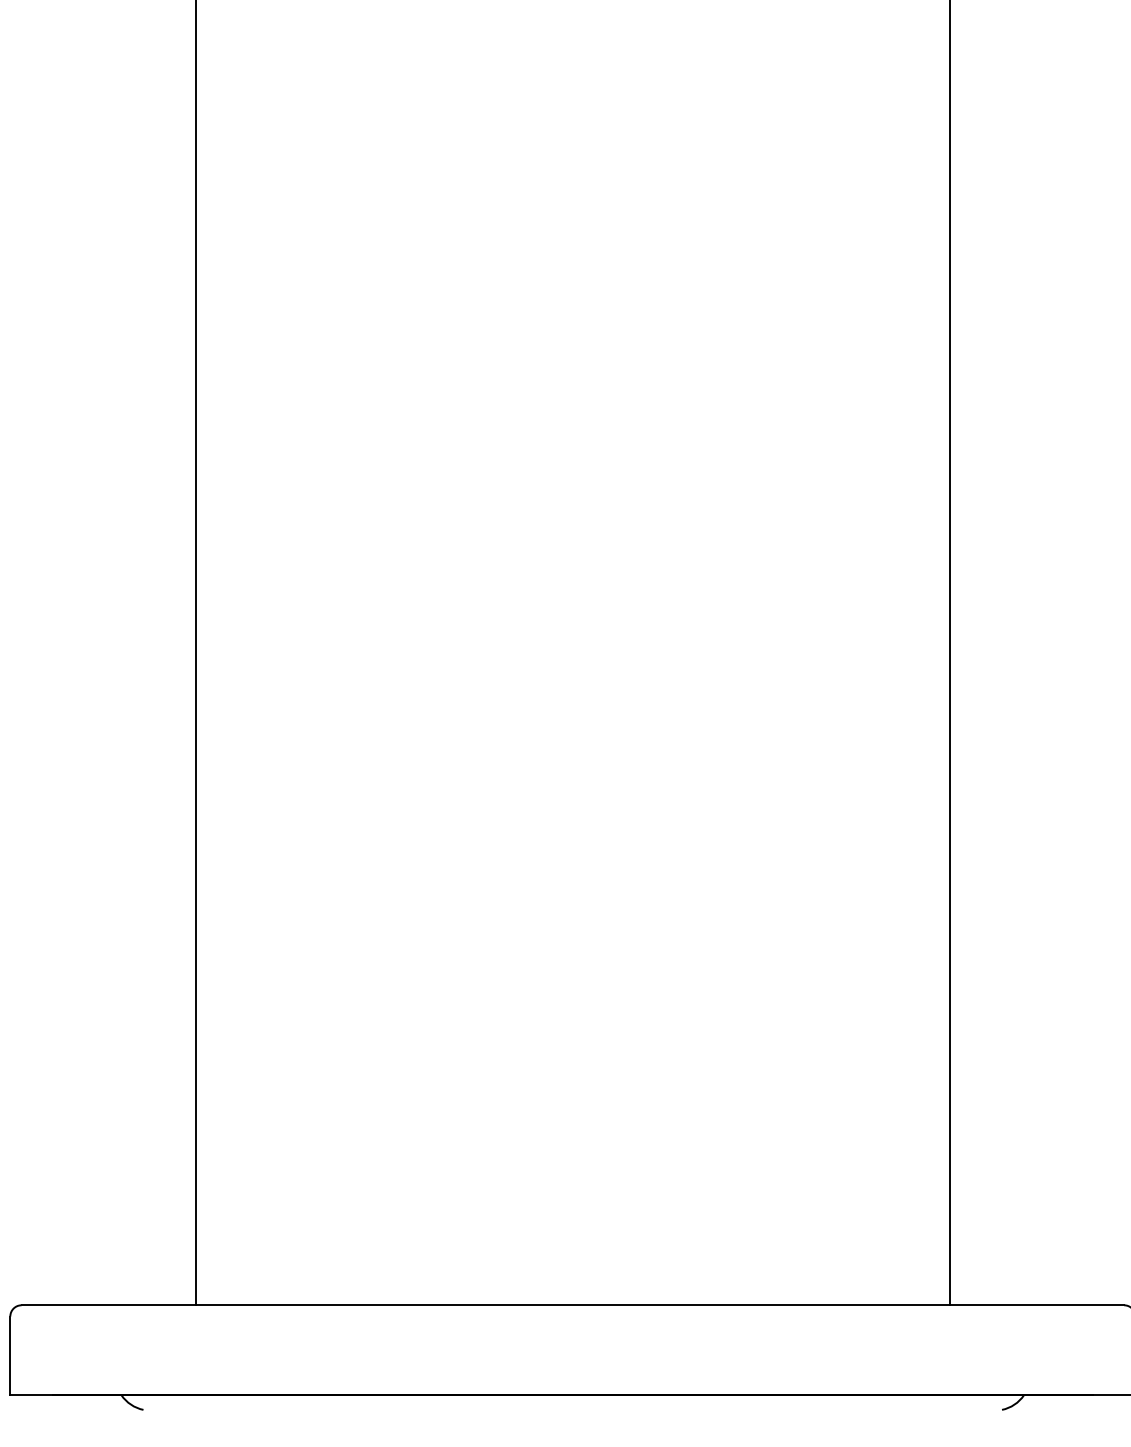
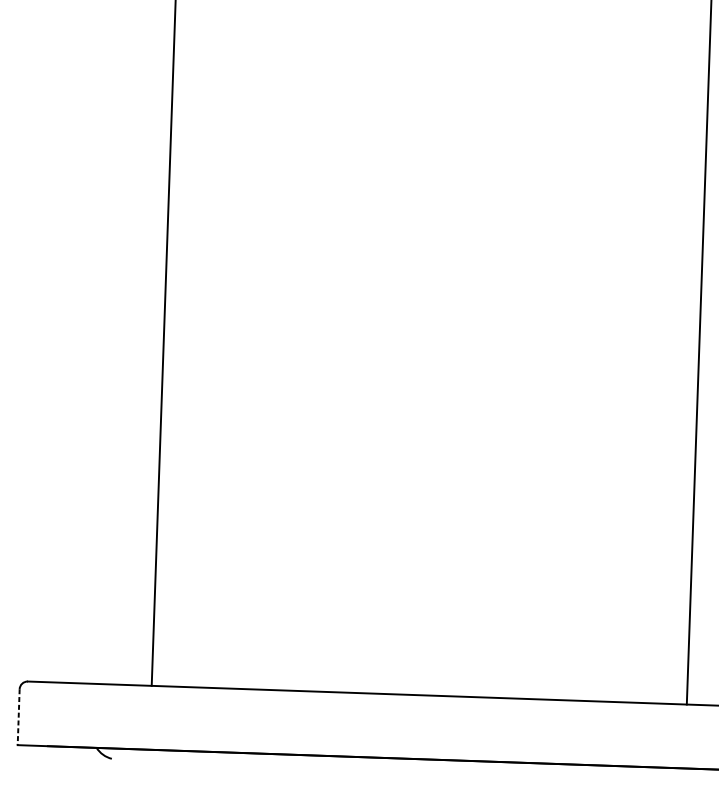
line: (10, 1356) -> (18, 717), solid -> dashed

